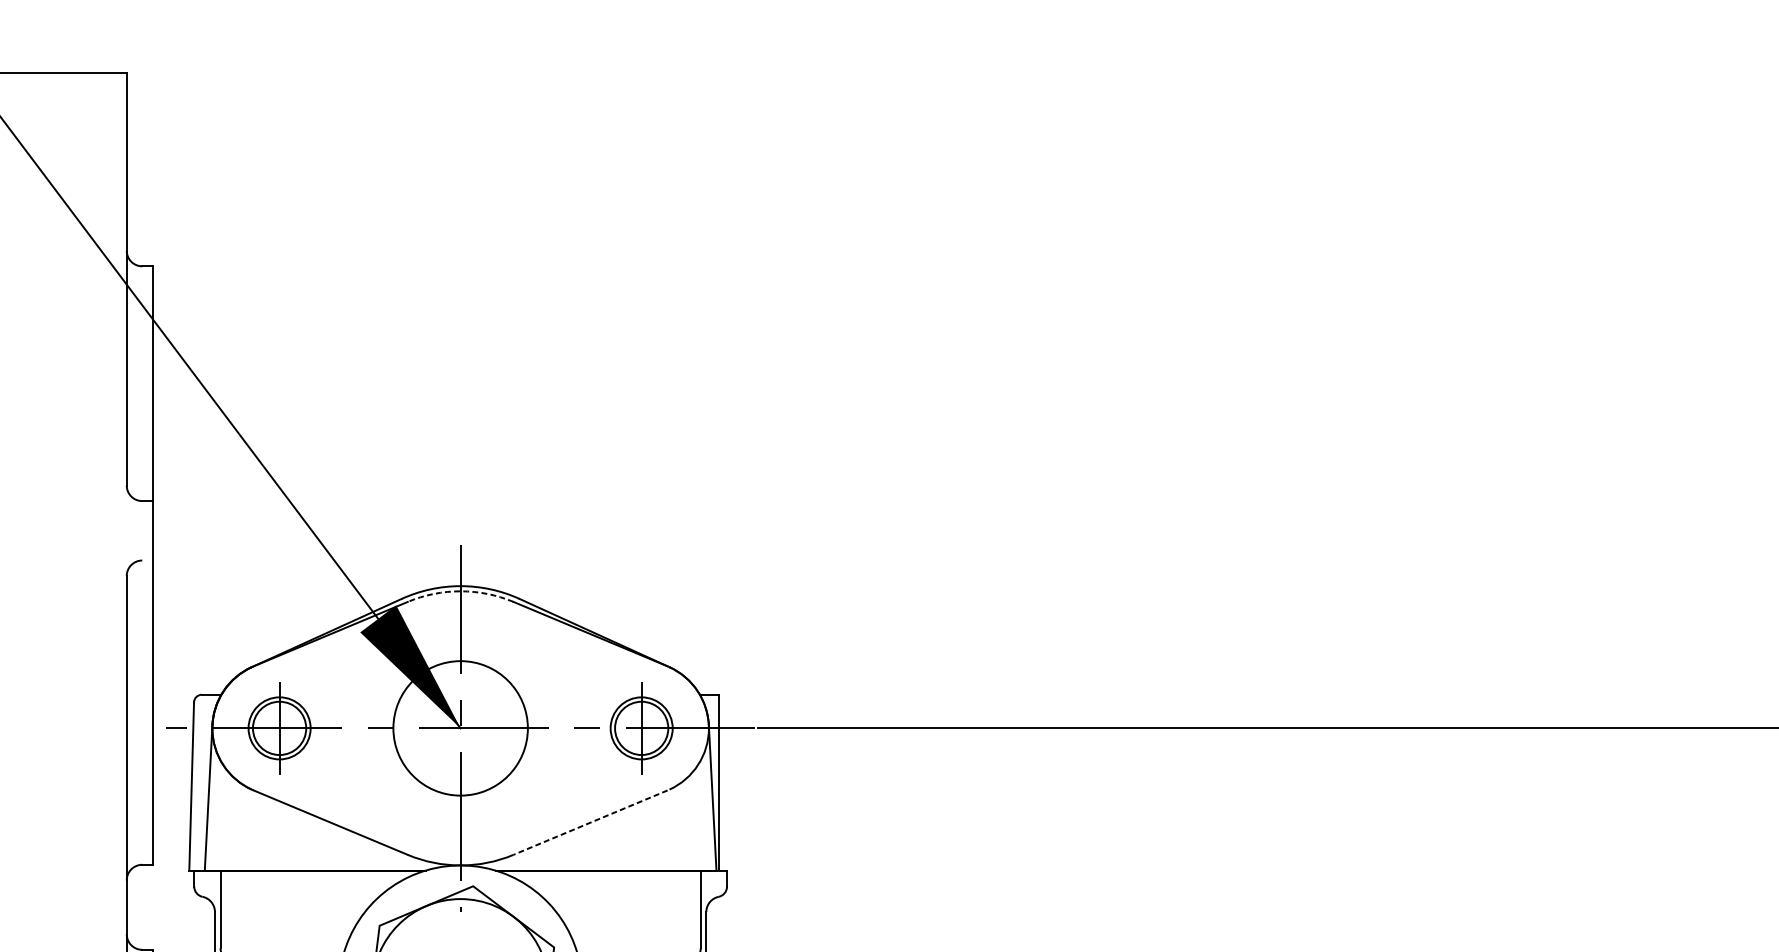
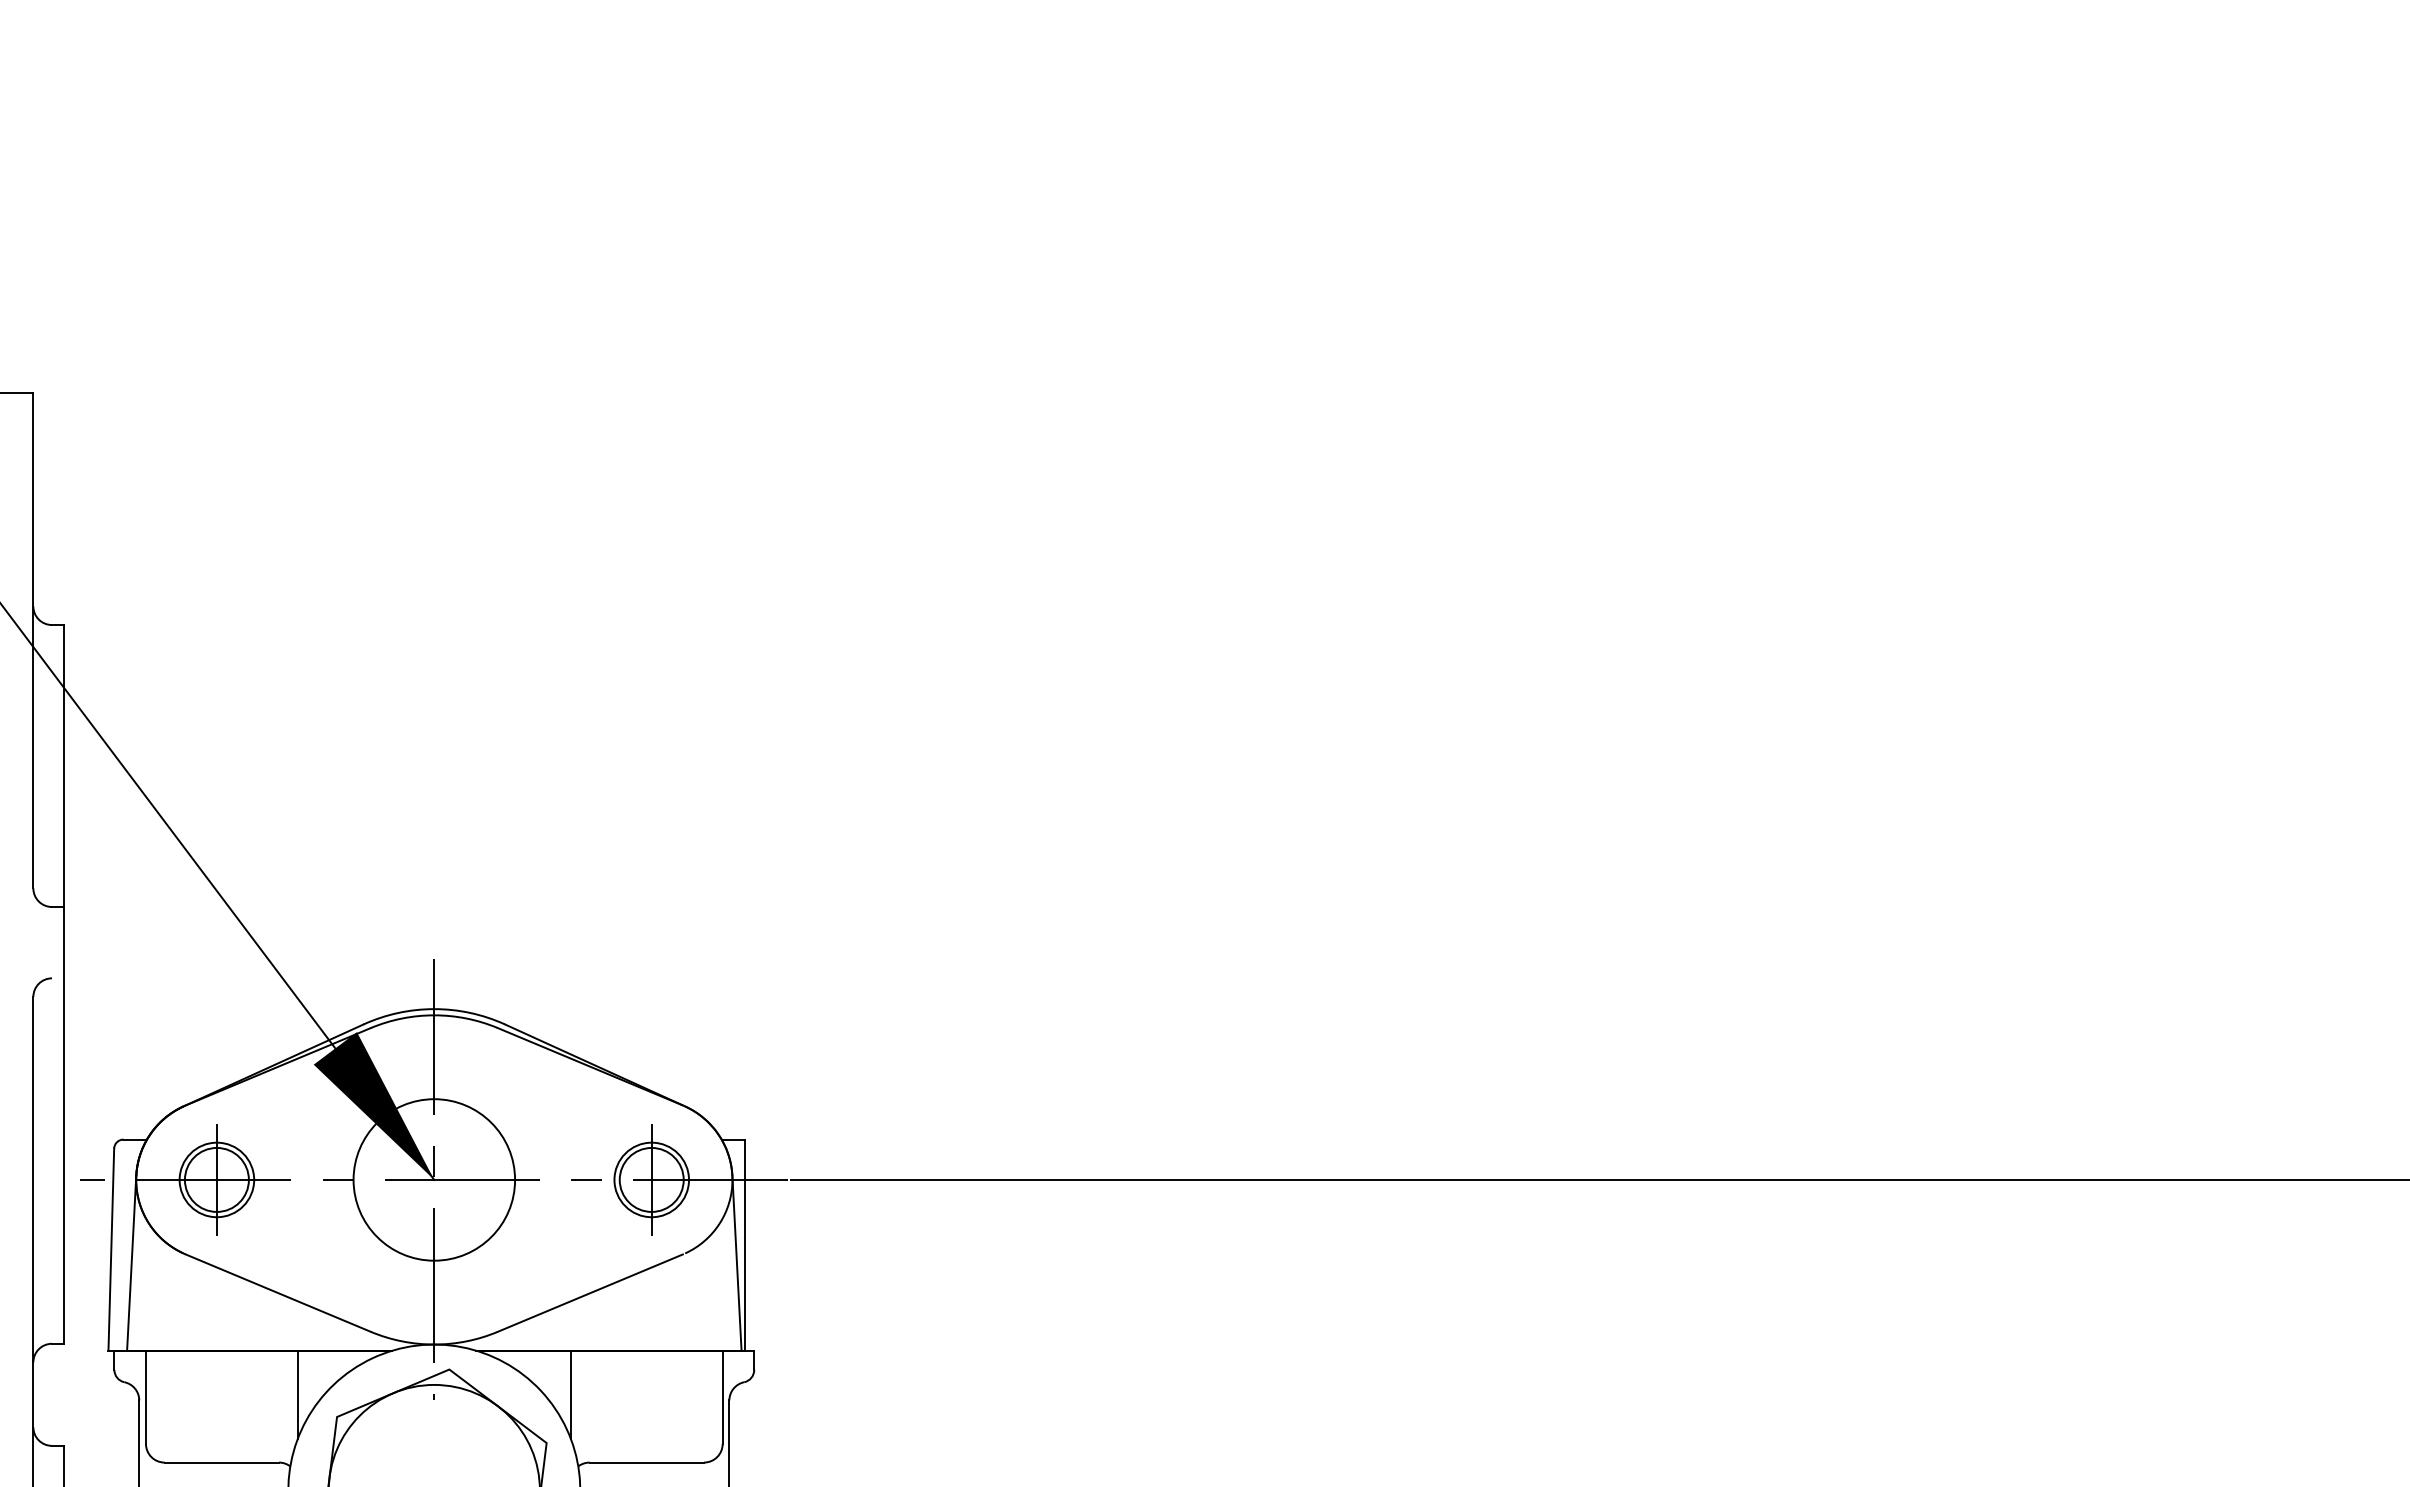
arc: (460, 591) -> (434, 1015), dashed -> solid
line: (589, 822) -> (589, 1293), dashed -> solid
line: (346, 907) -> (297, 1394), added
line: (574, 907) -> (570, 1394), added

